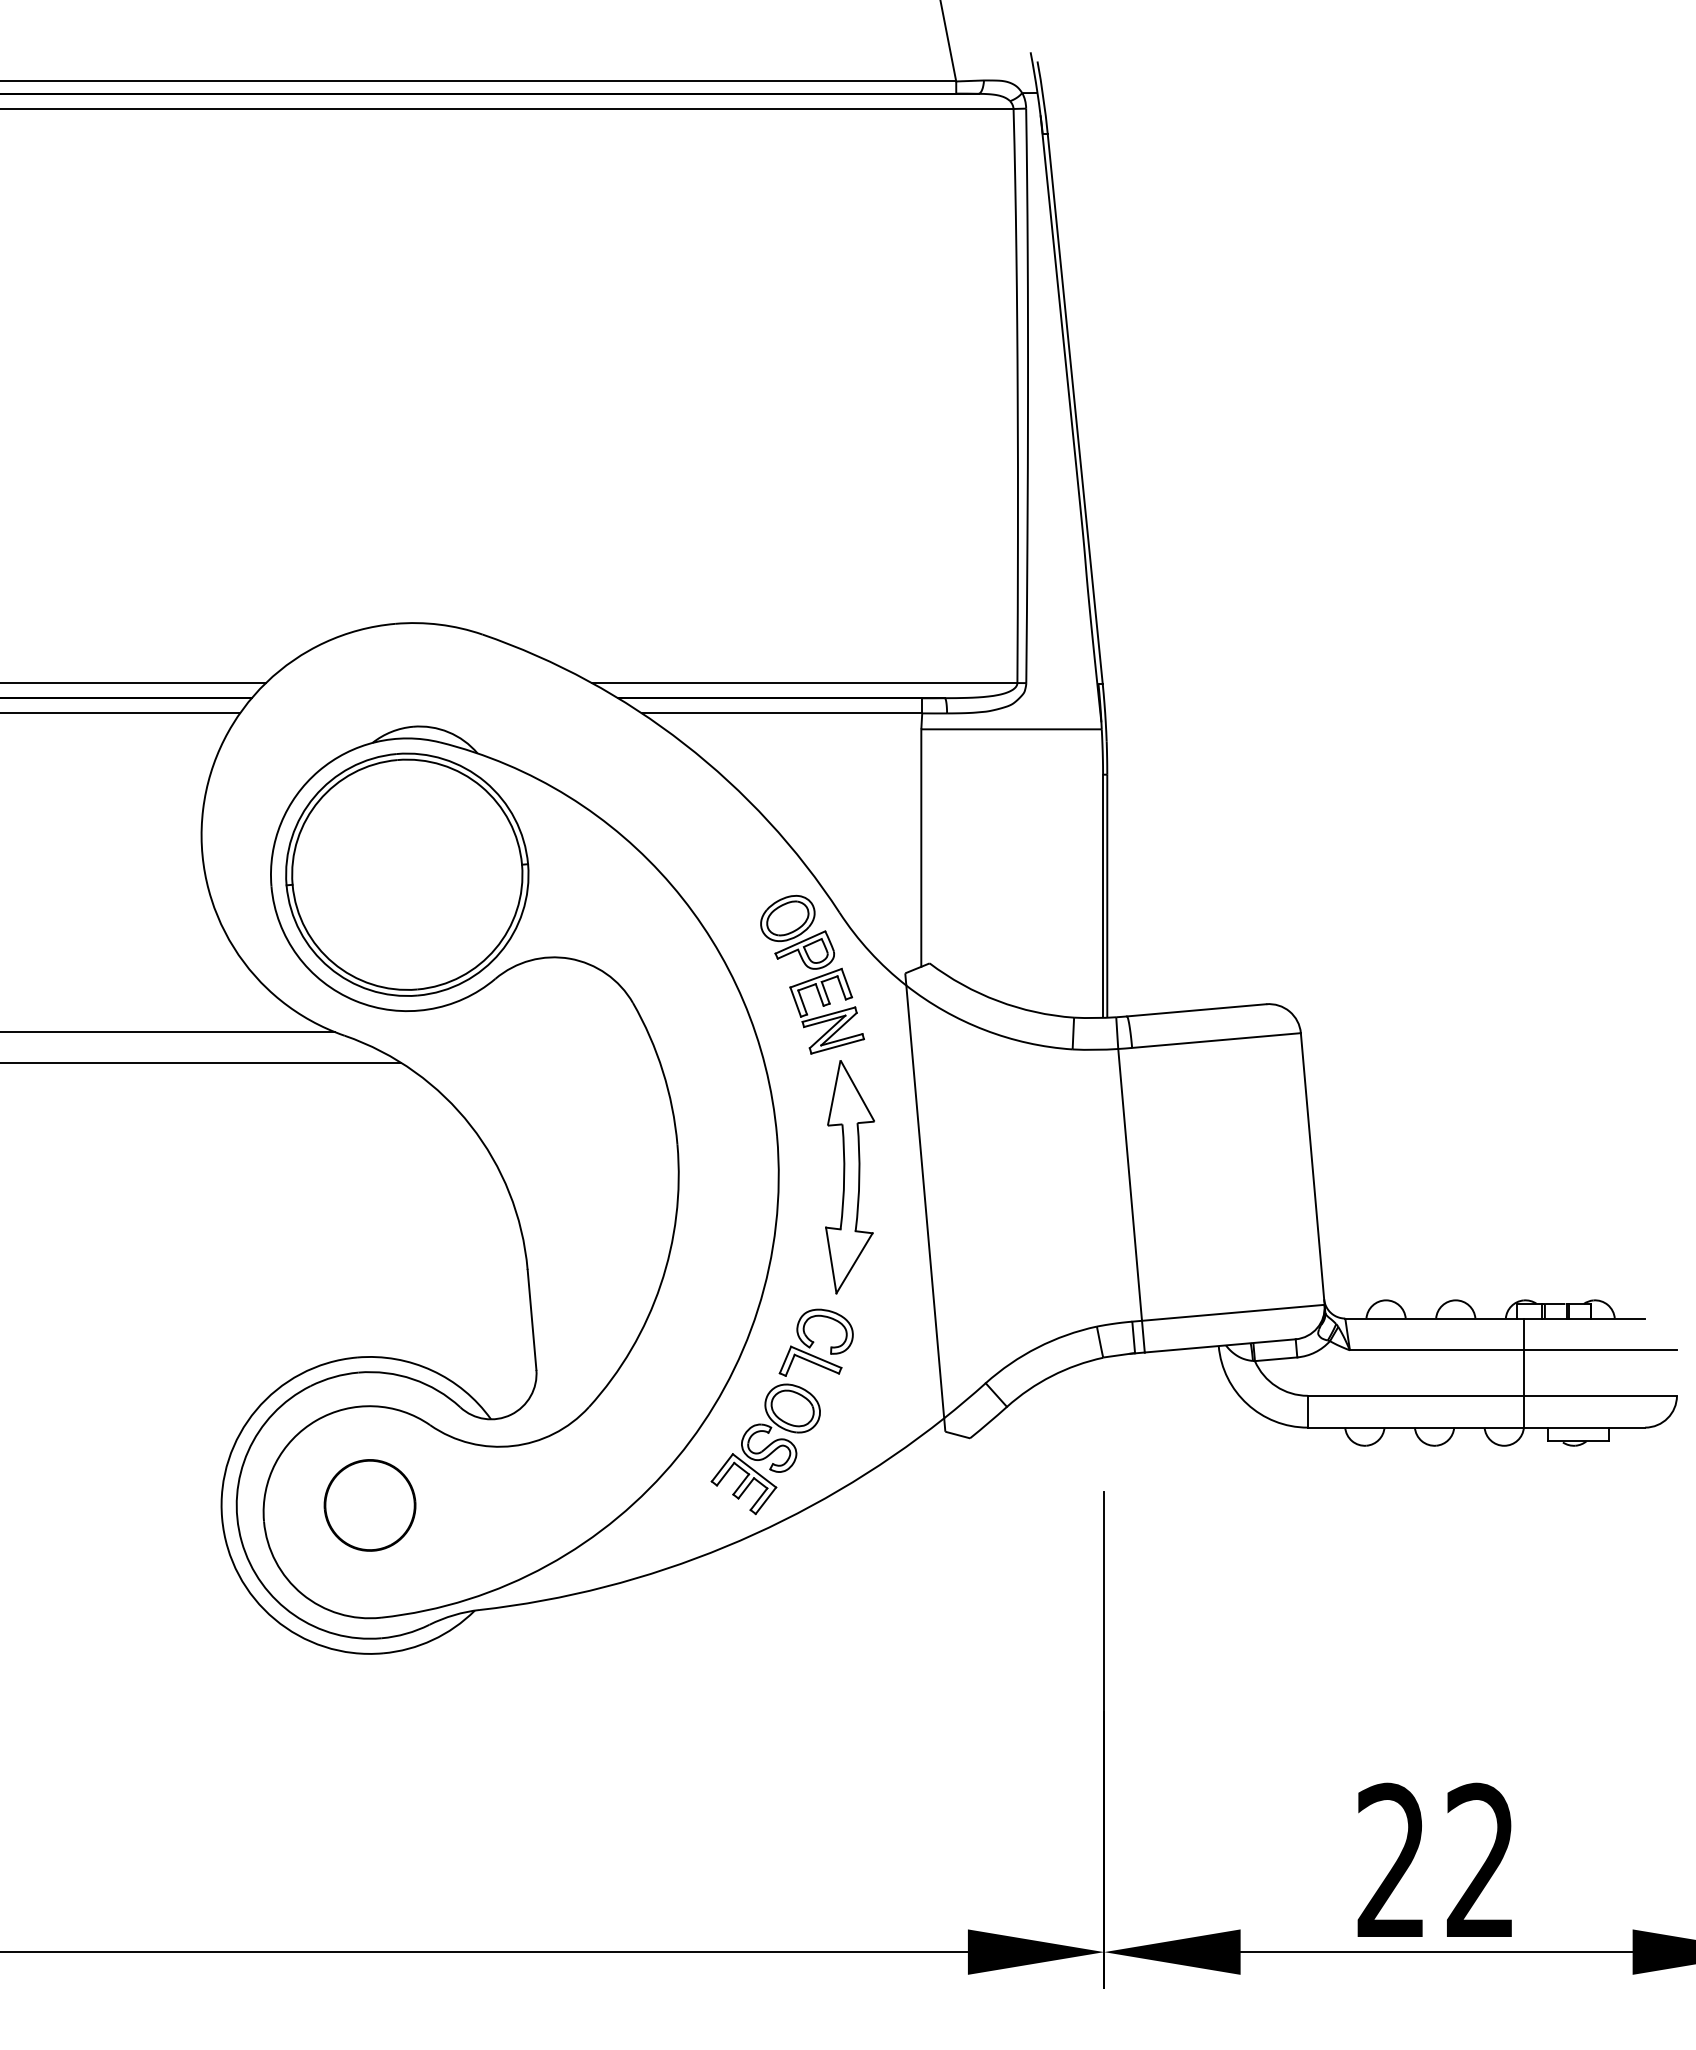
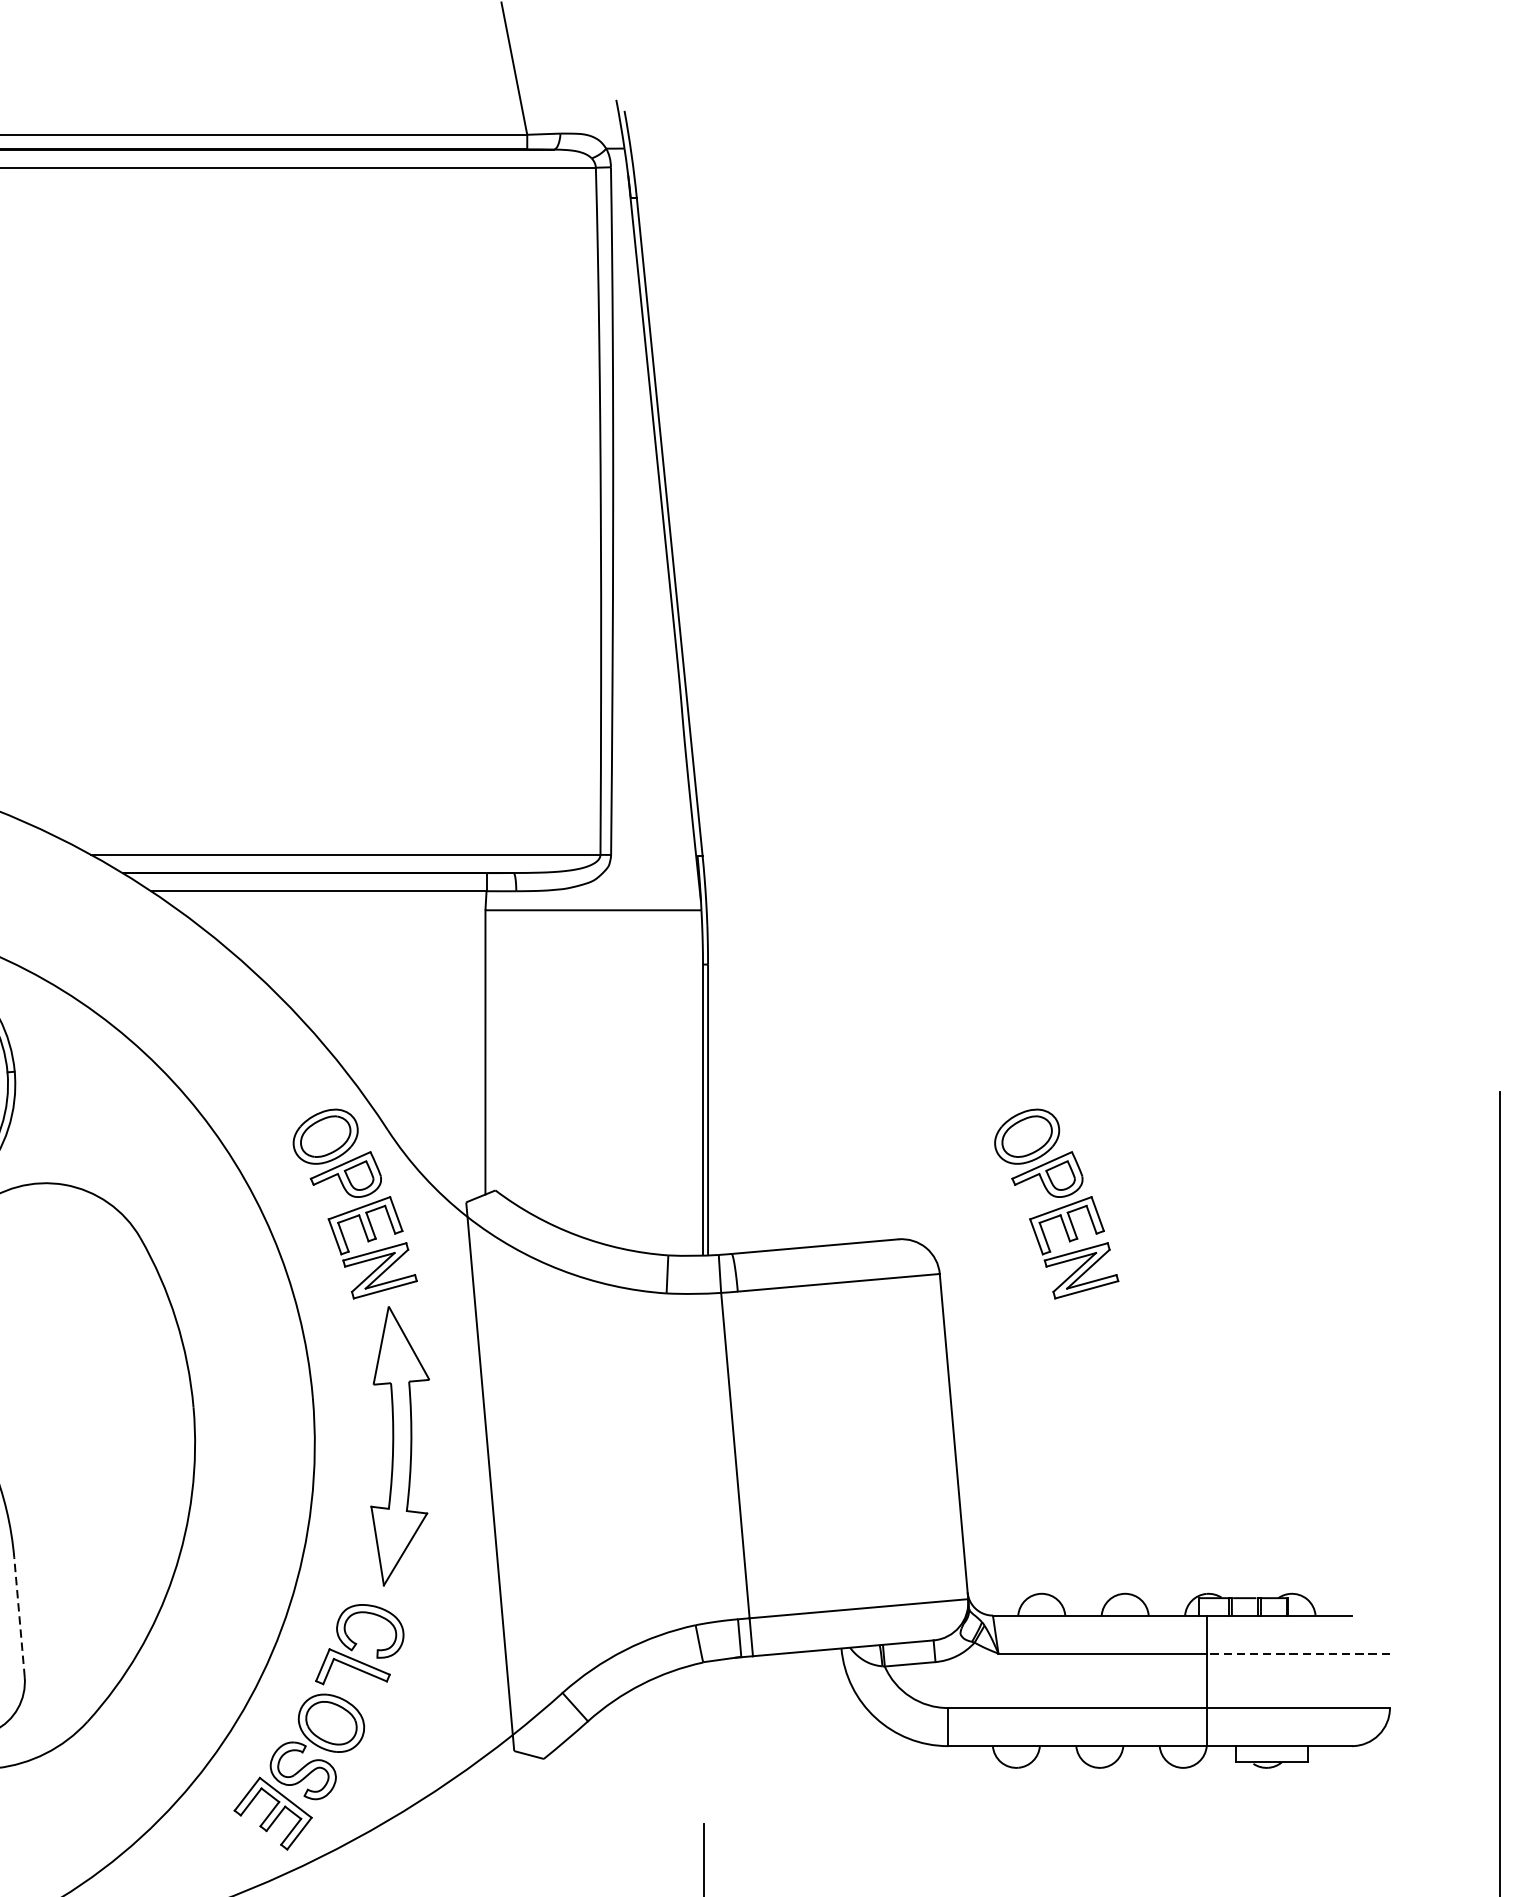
part: (1398, 974) -> (1056, 1203), added
line: (531, 1319) -> (18, 1616), solid -> dashed
line: (1600, 1350) -> (1298, 1653), solid -> dashed

